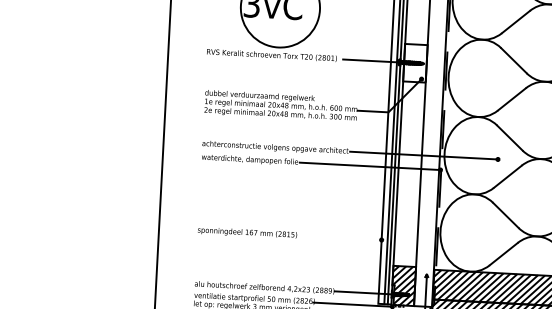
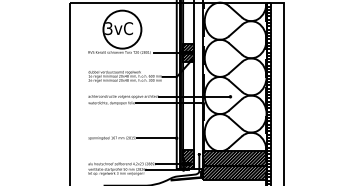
hatch: (415, 62) -> (188, 52), added
line: (339, 238) -> (156, 138), added

